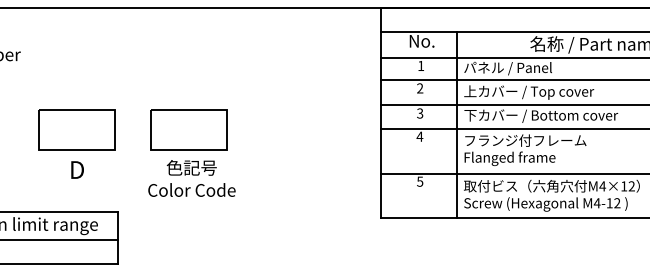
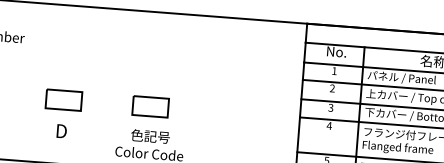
part: (76, 129) -> (63, 99), size x0.6
part: (188, 129) -> (150, 106), size x0.6

